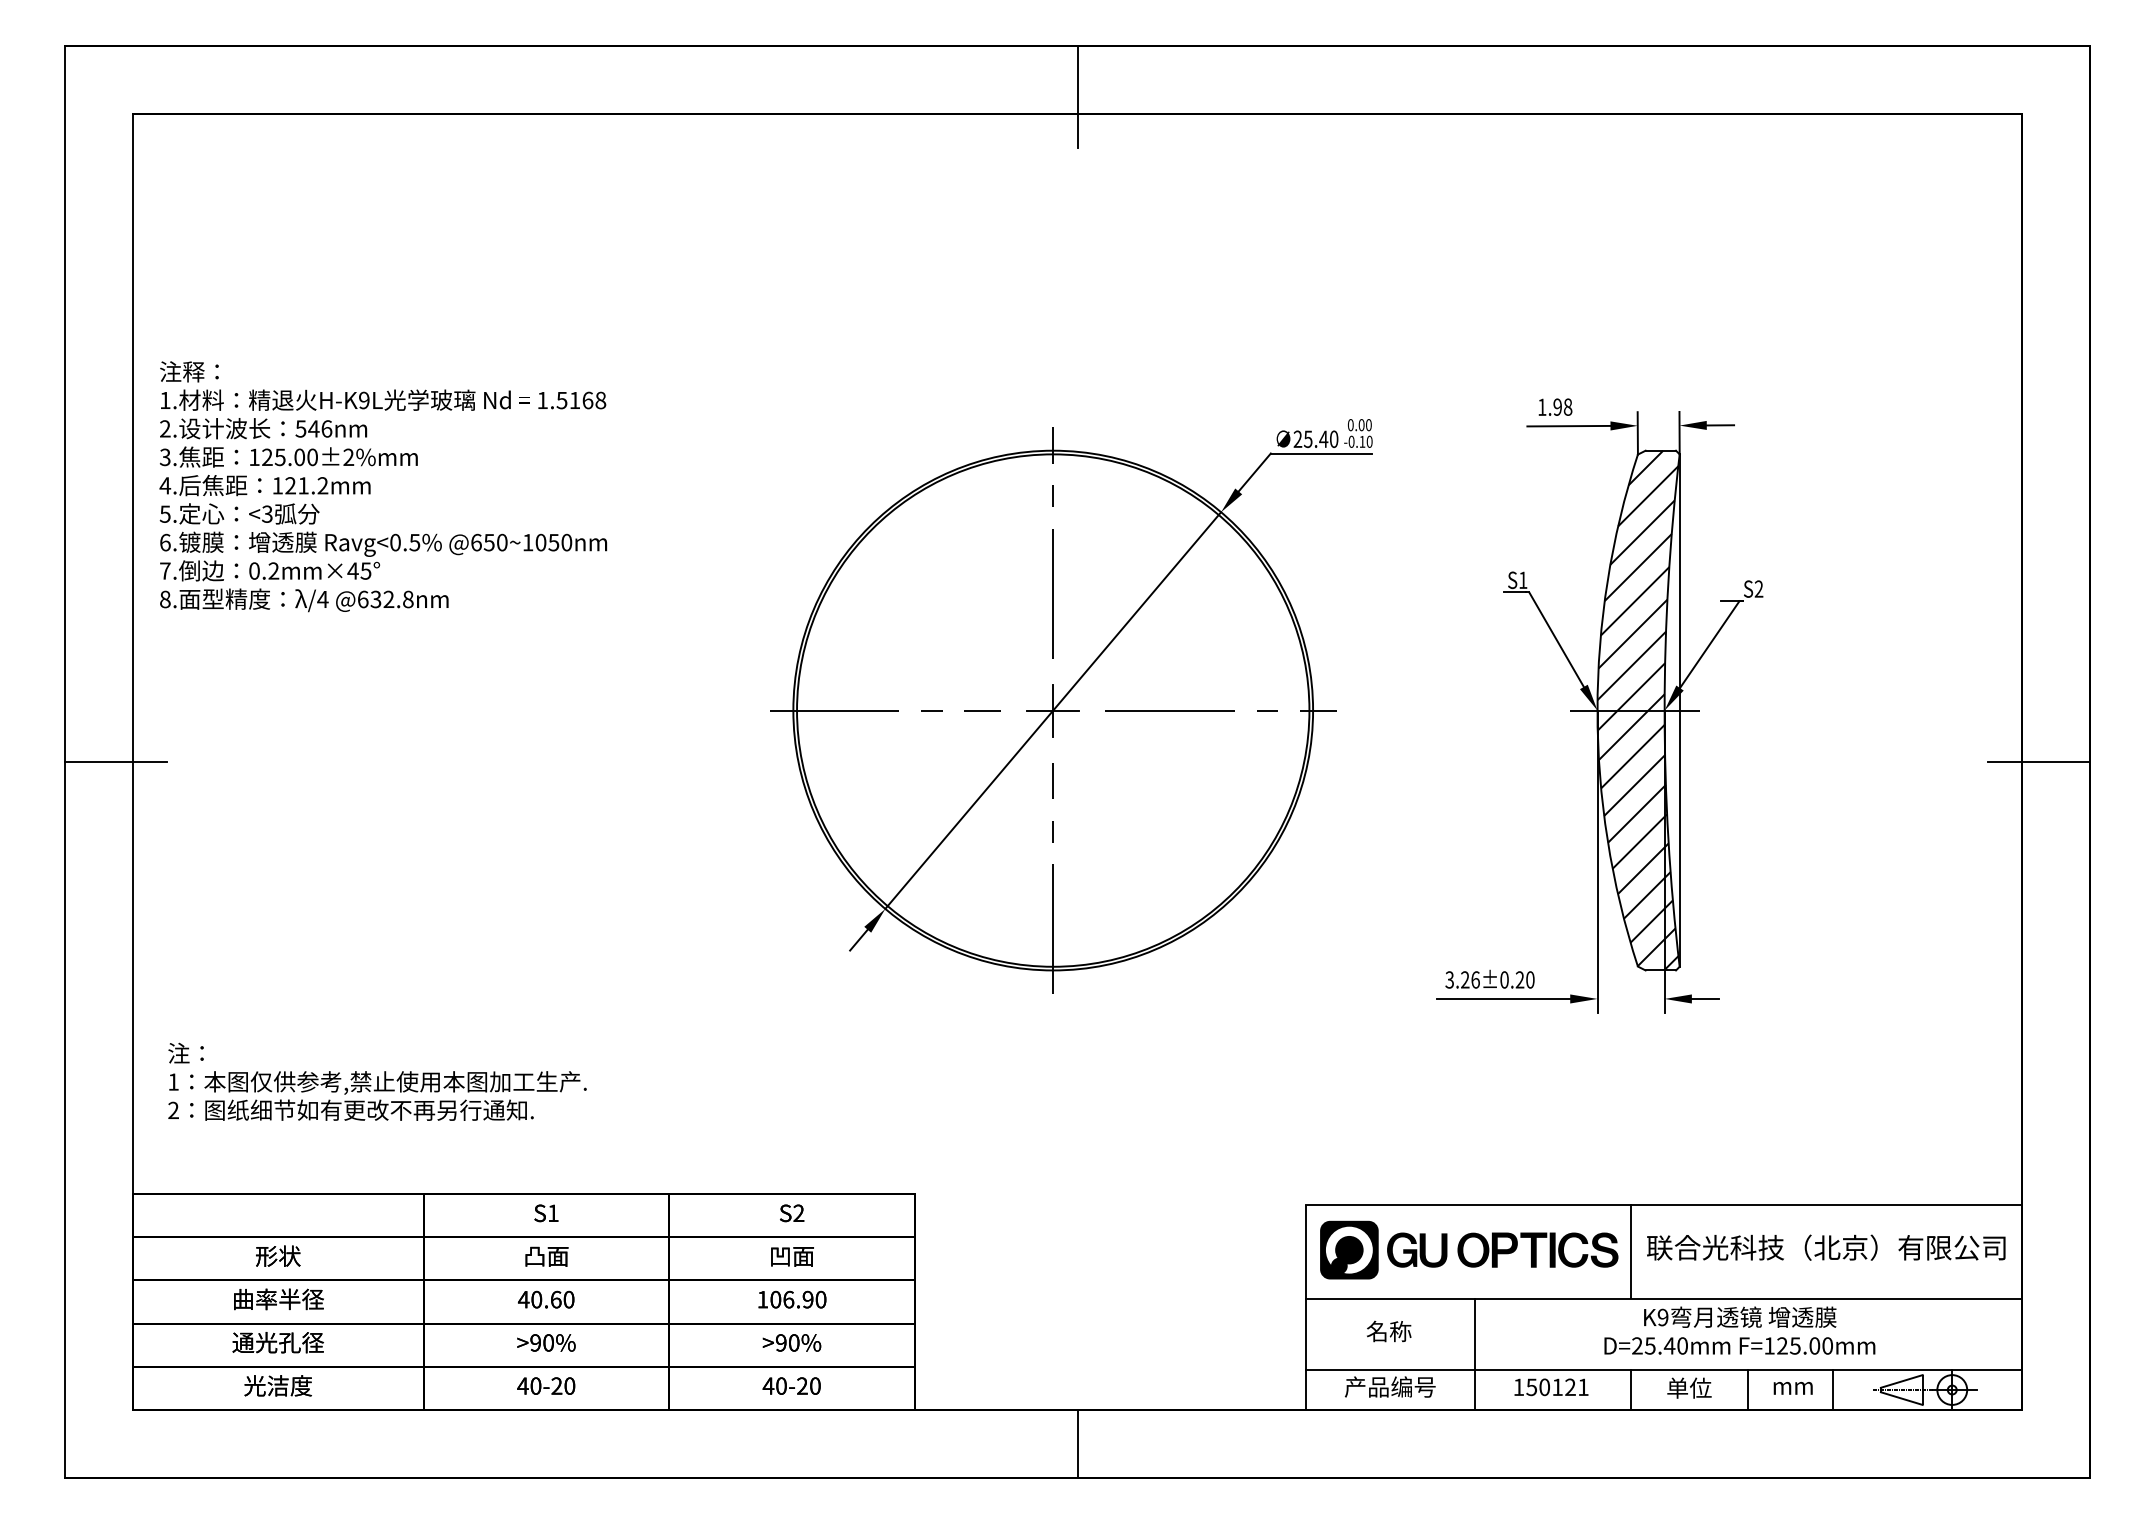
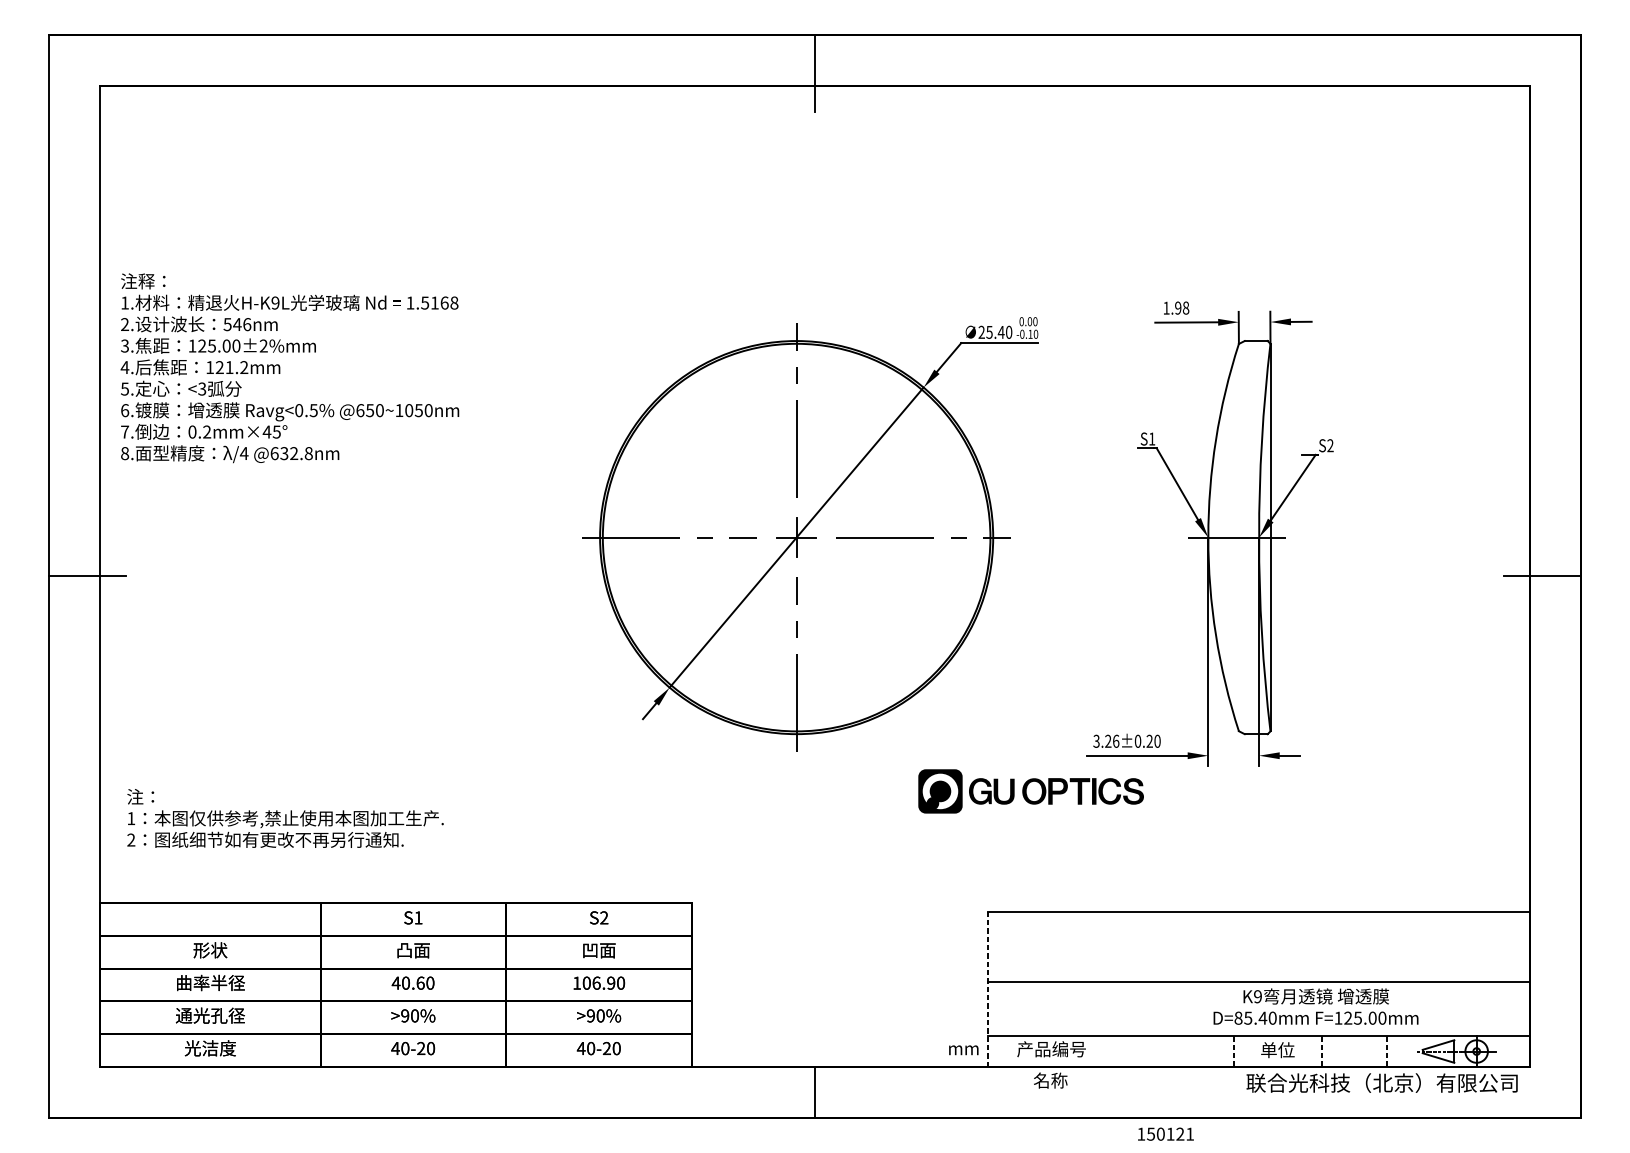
hatch: (1638, 710) -> (1239, 537), removed
text: (1826, 1247) -> (1382, 1082), moved
part: (1469, 1249) -> (1031, 790), moved
line: (1630, 1251) -> (1233, 946), removed
line: (1305, 1307) -> (987, 989), solid -> dashed
text: (1389, 1331) -> (1050, 1080), moved
text: (1637, 1345) -> (1238, 1017), D=25.40mm -> D=85.40mm
line: (1474, 1353) -> (1115, 1023), removed
text: (1551, 1387) -> (1165, 1134), moved
text: (1792, 1388) -> (963, 1050), moved
line: (1630, 1390) -> (1233, 1051), solid -> dashed
line: (1747, 1390) -> (1321, 1051), solid -> dashed
line: (1833, 1390) -> (1386, 1051), solid -> dashed

